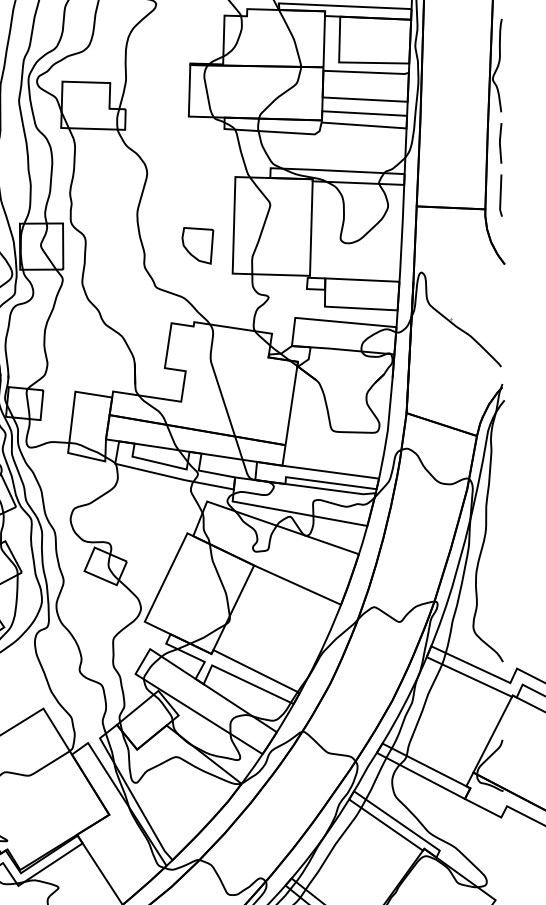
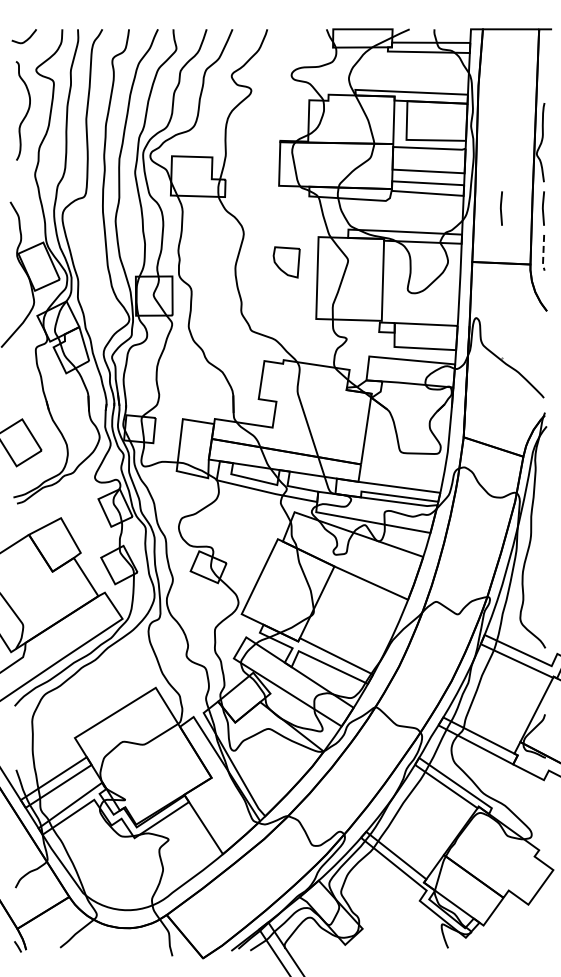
line: (451, 143) -> (501, 208), added
line: (500, 196) -> (543, 253), solid -> dashed
part: (197, 245) -> (286, 262), moved

